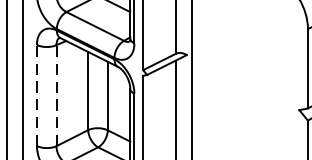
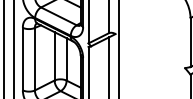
line: (36, 94) -> (22, 58), dashed -> solid
line: (55, 94) -> (34, 58), dashed -> solid

